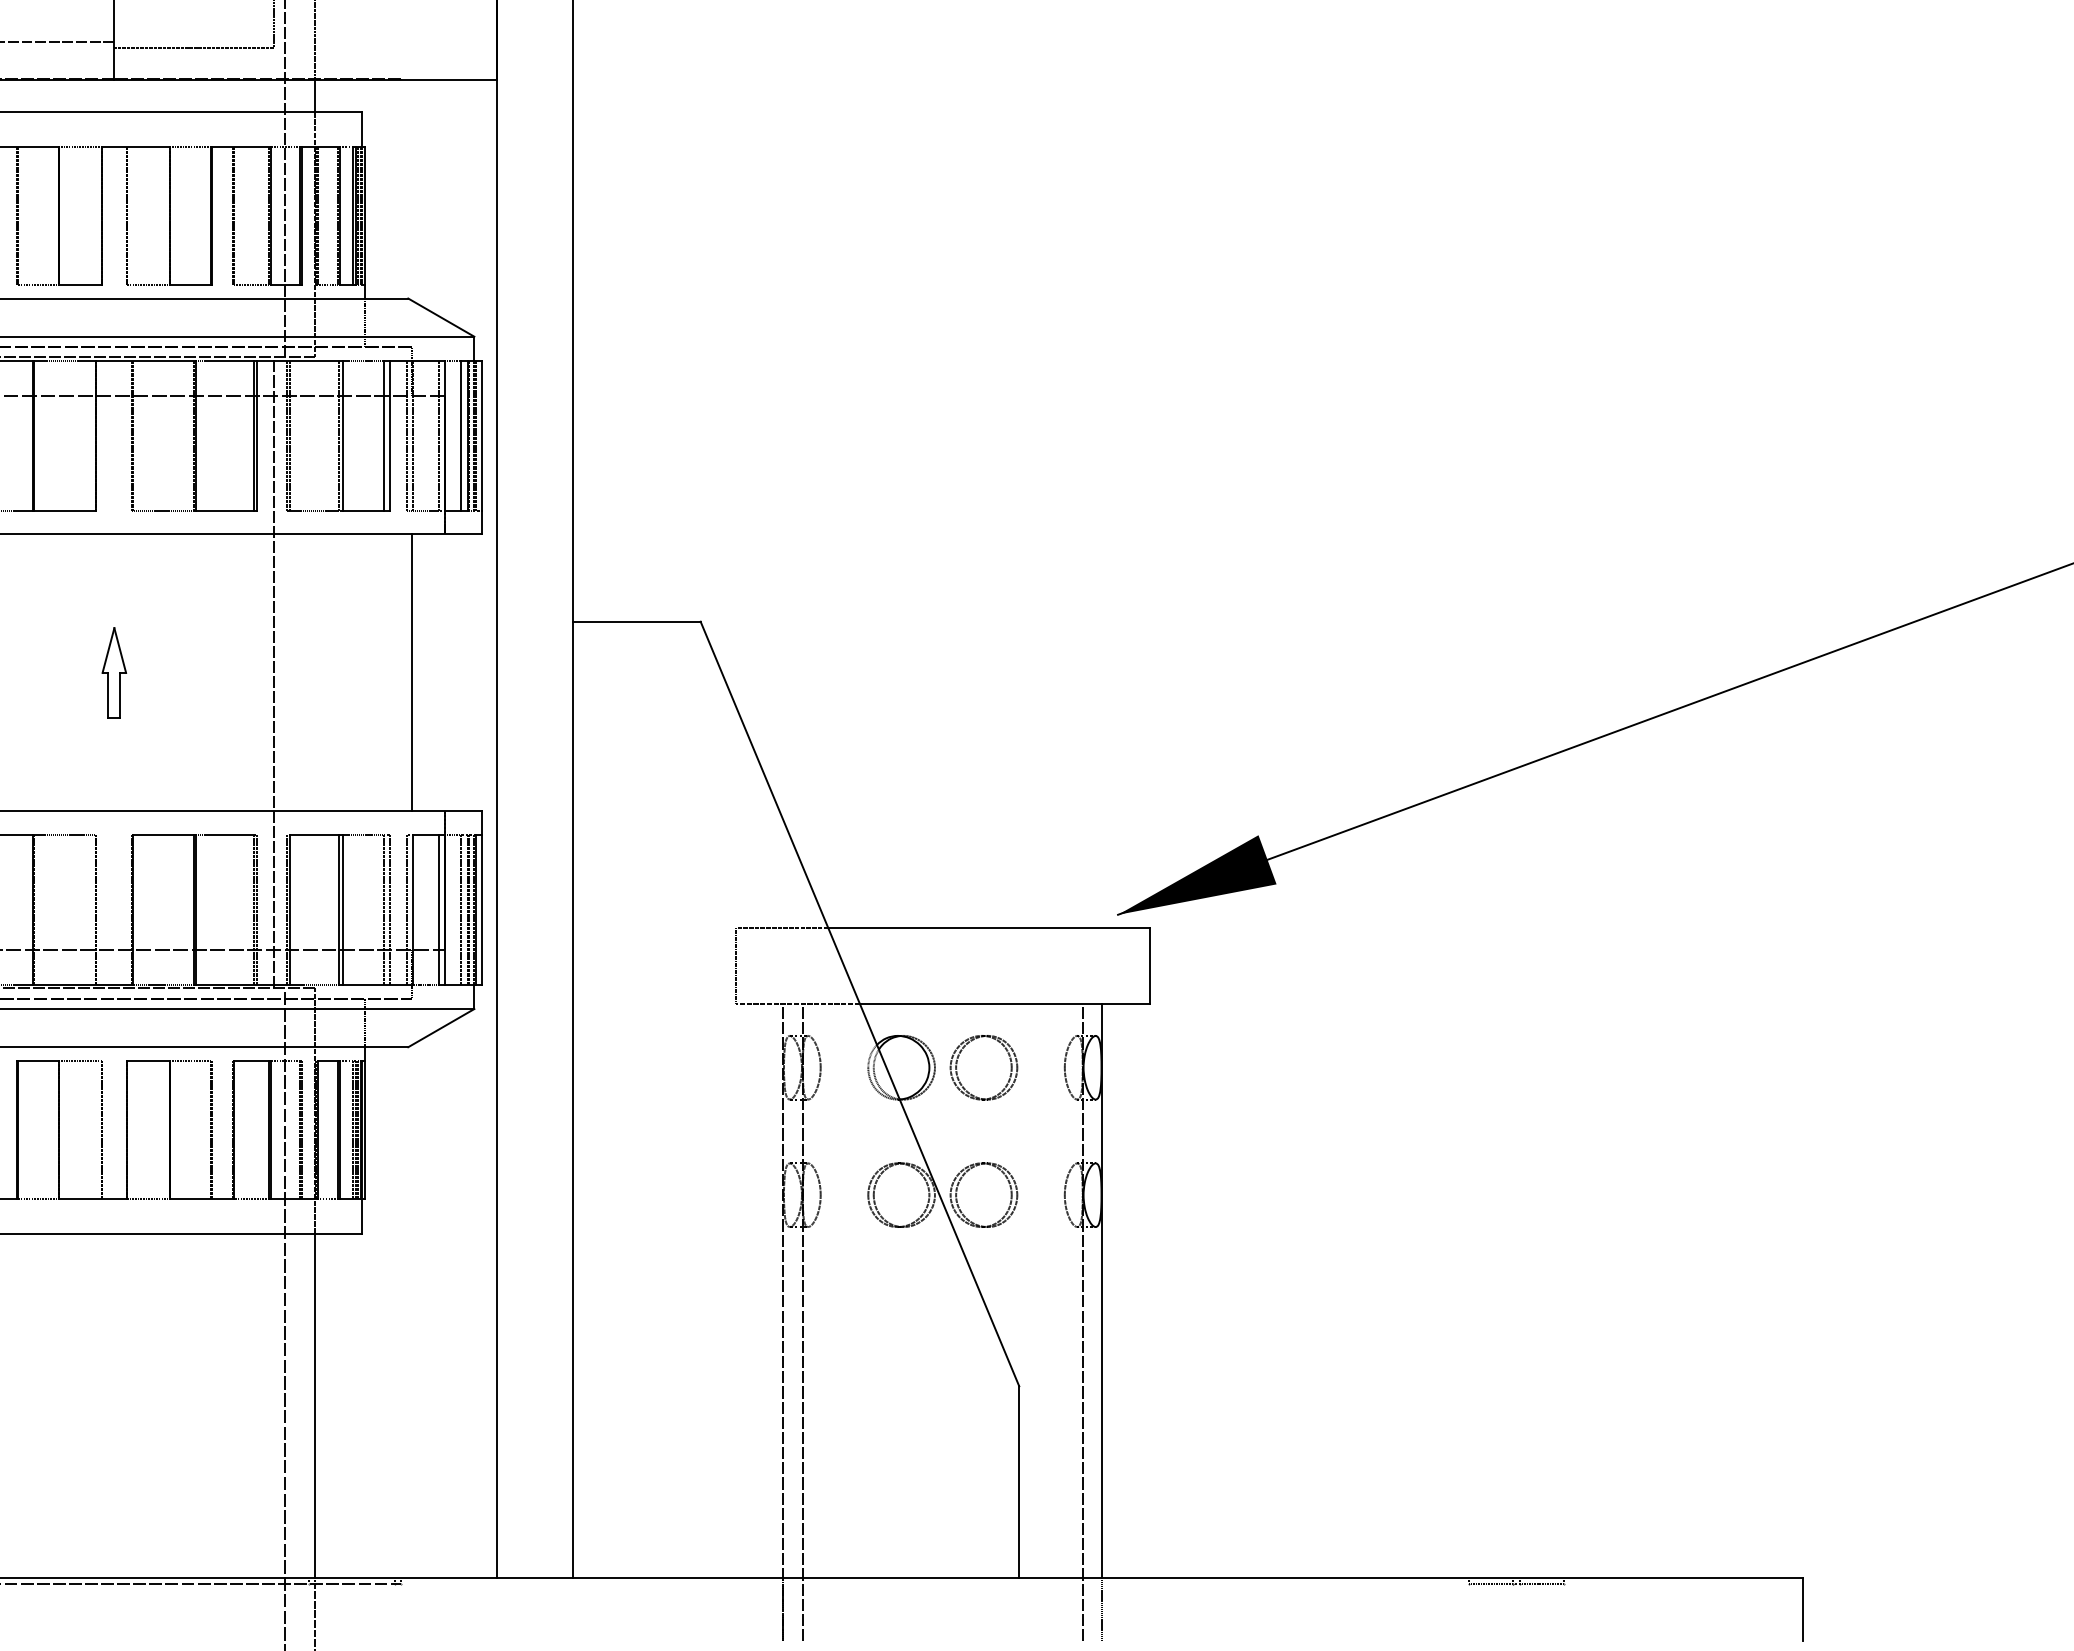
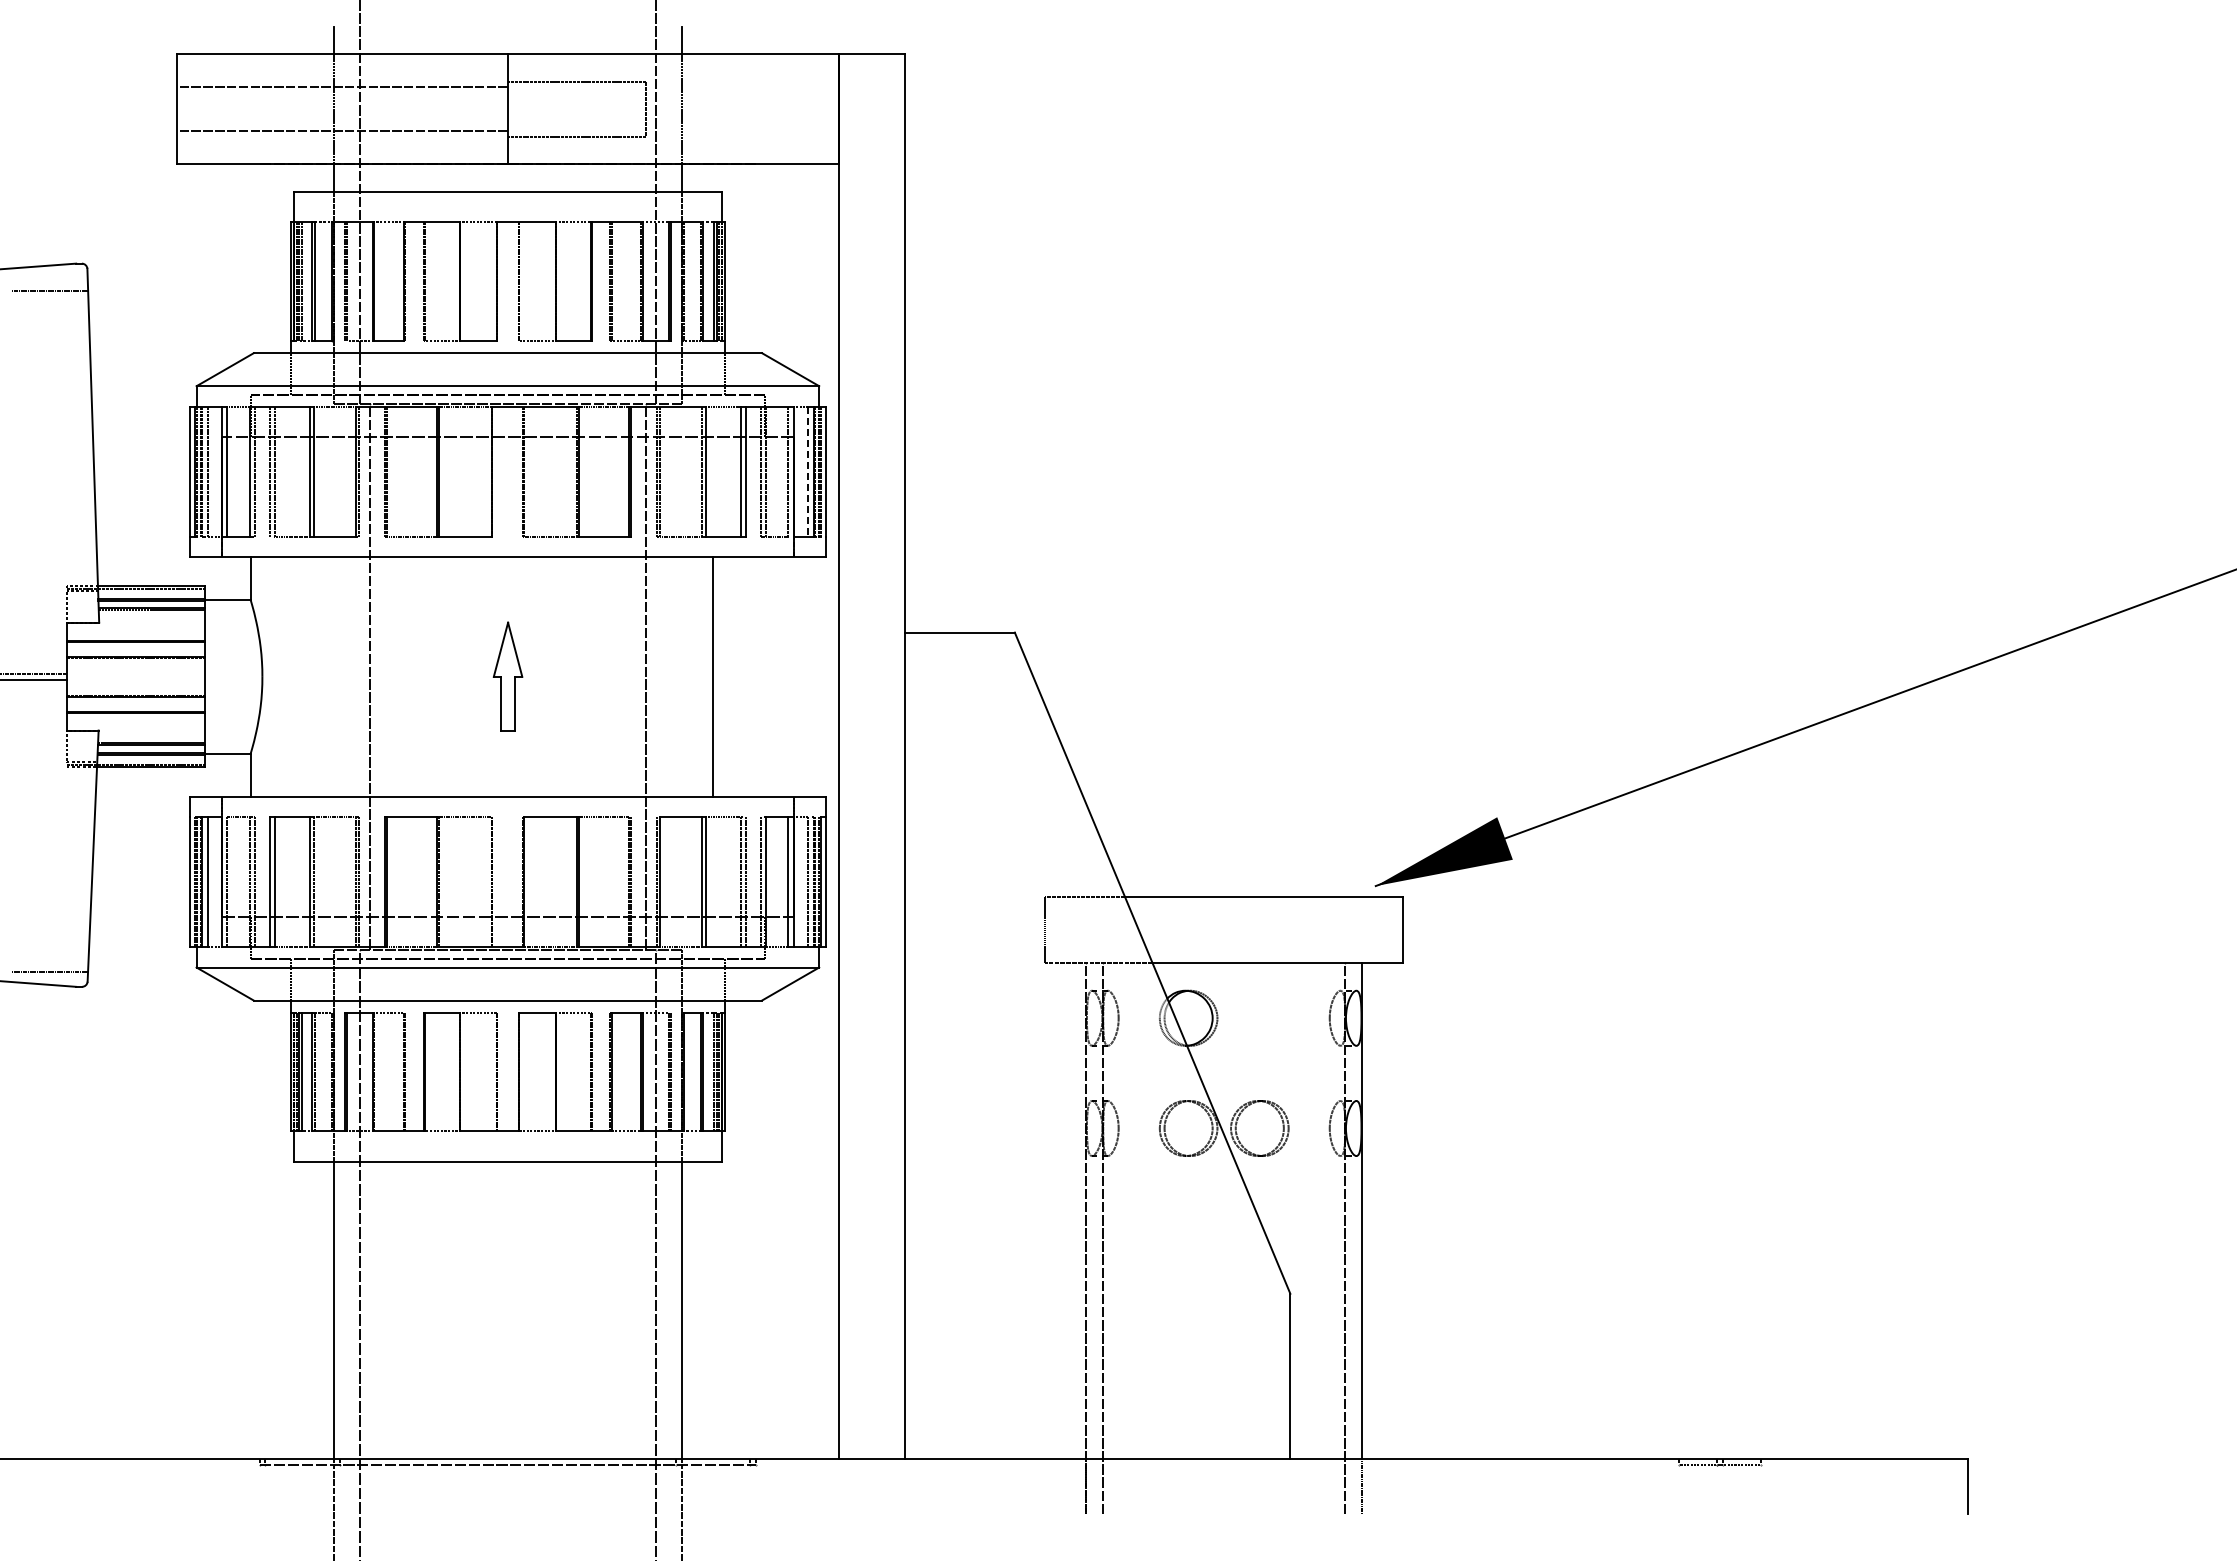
line: (460, 435) -> (807, 471), solid -> dashed
part: (113, 672) -> (507, 676), size x1.4
line: (412, 672) -> (713, 676), moved
part: (983, 1066) -> (1259, 1017), removed

